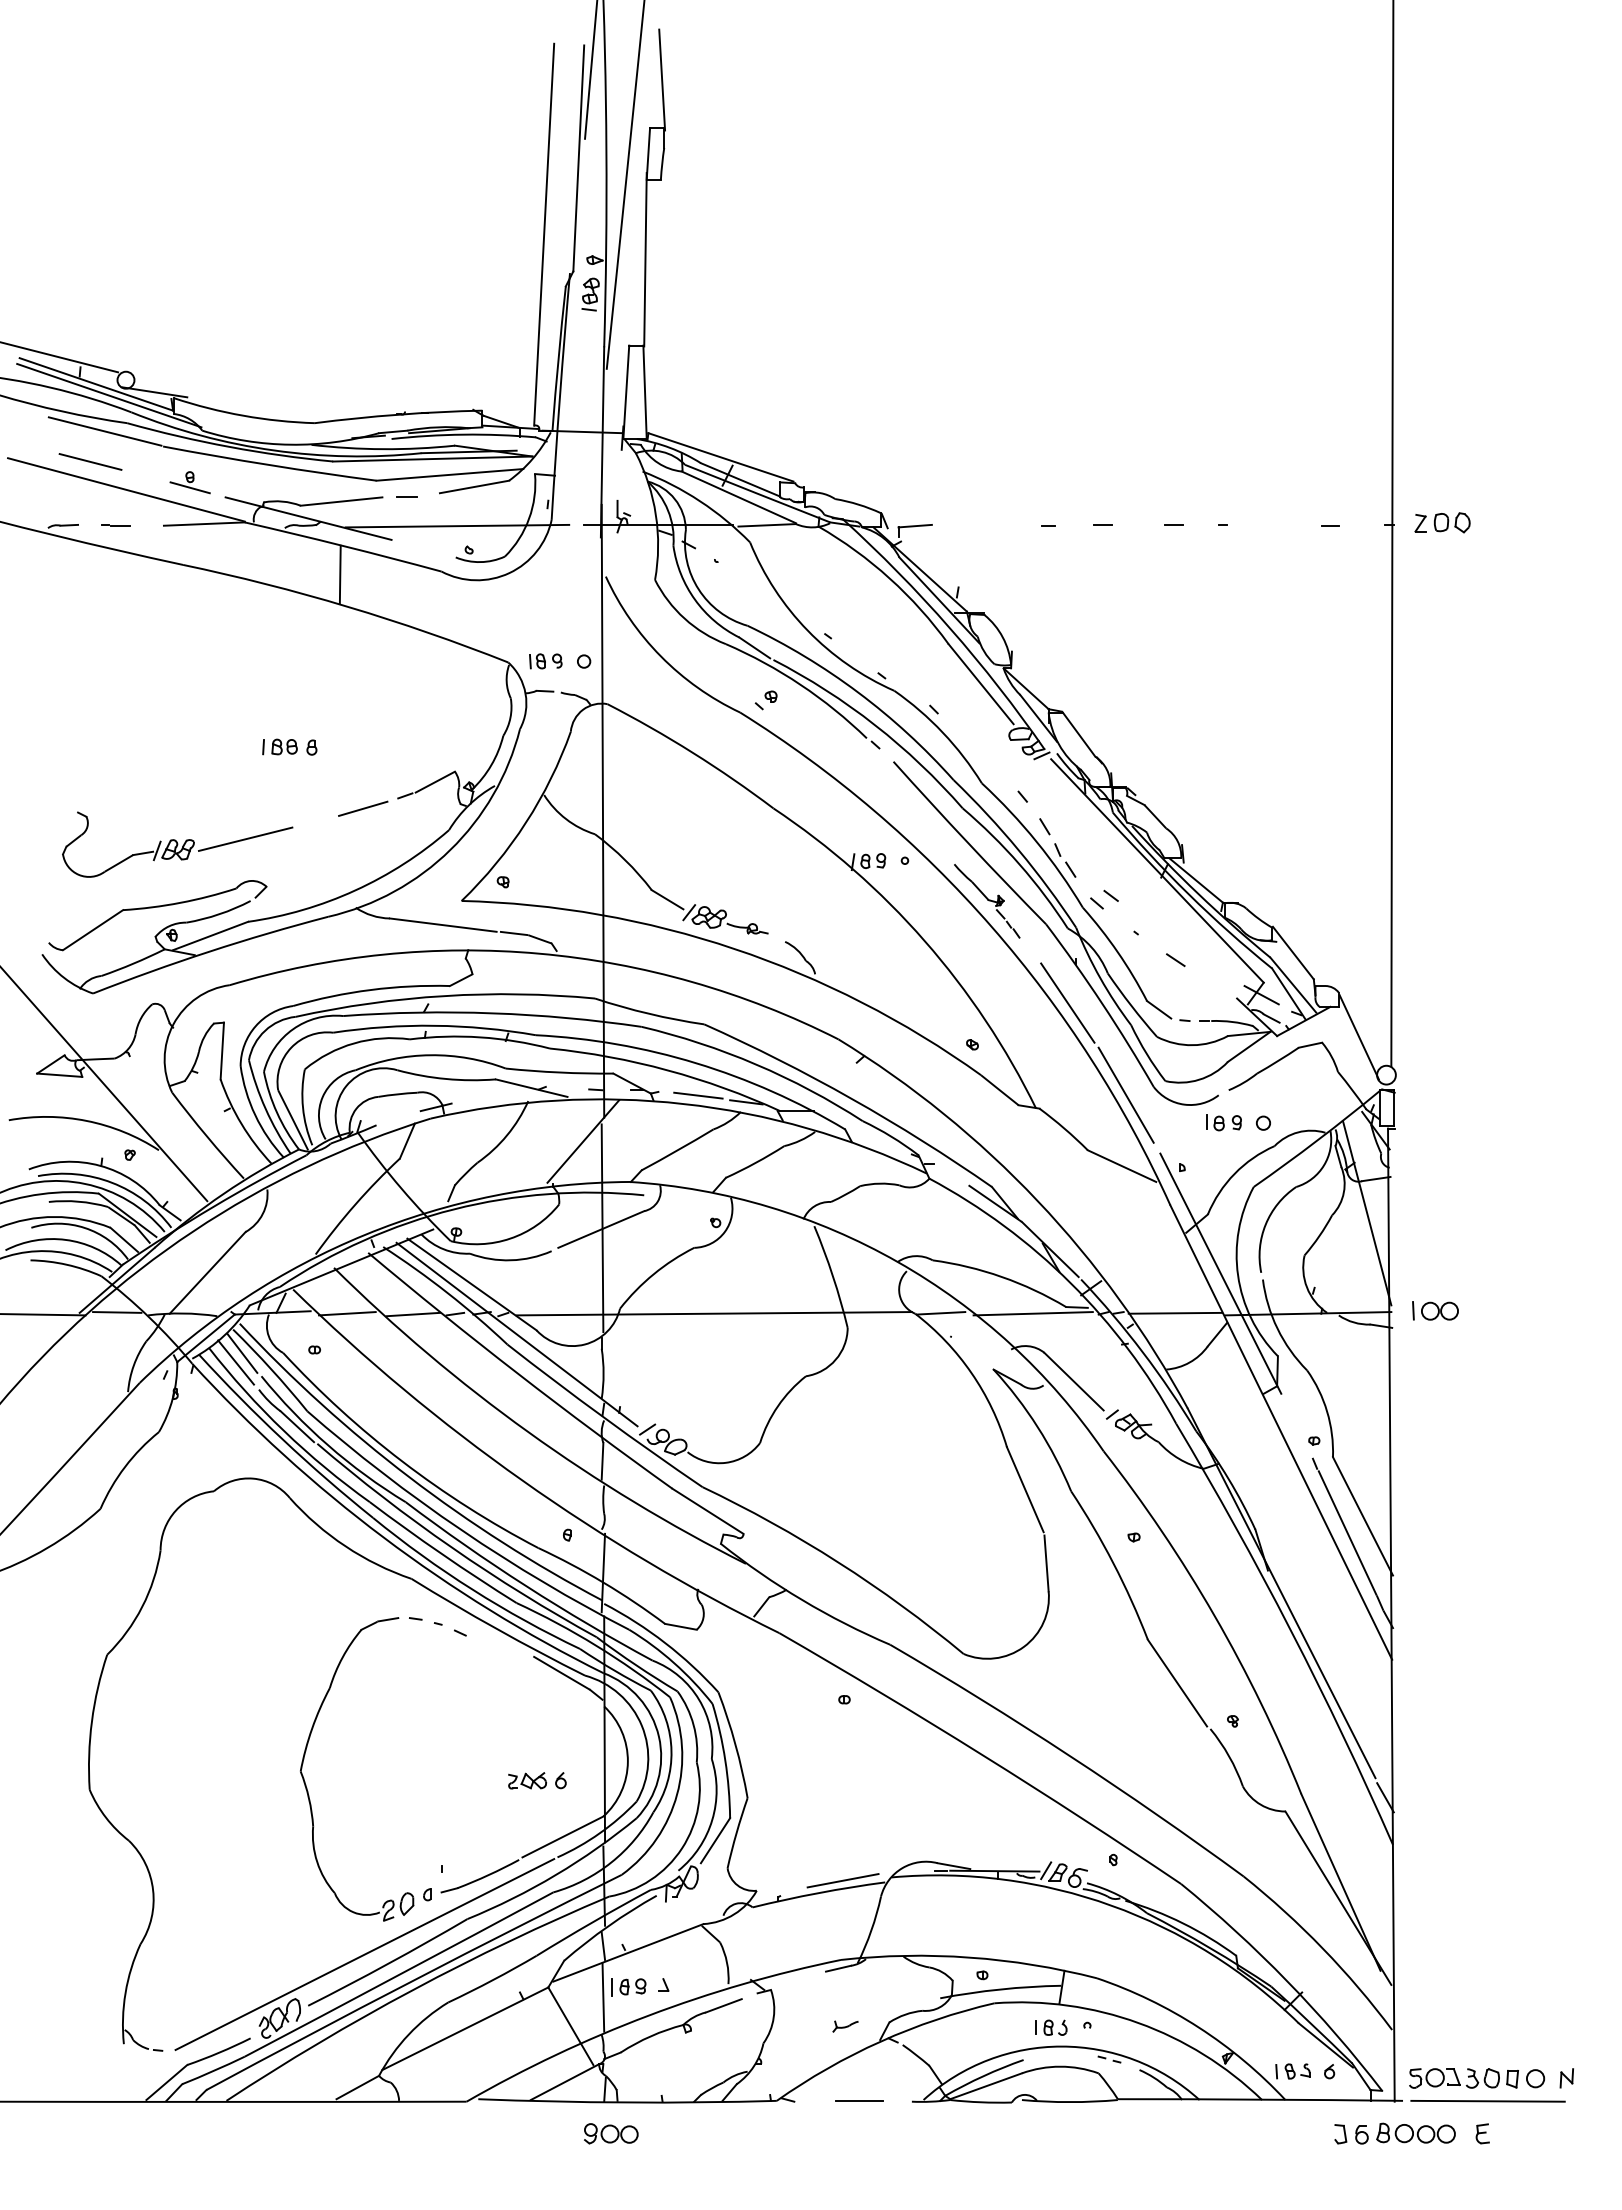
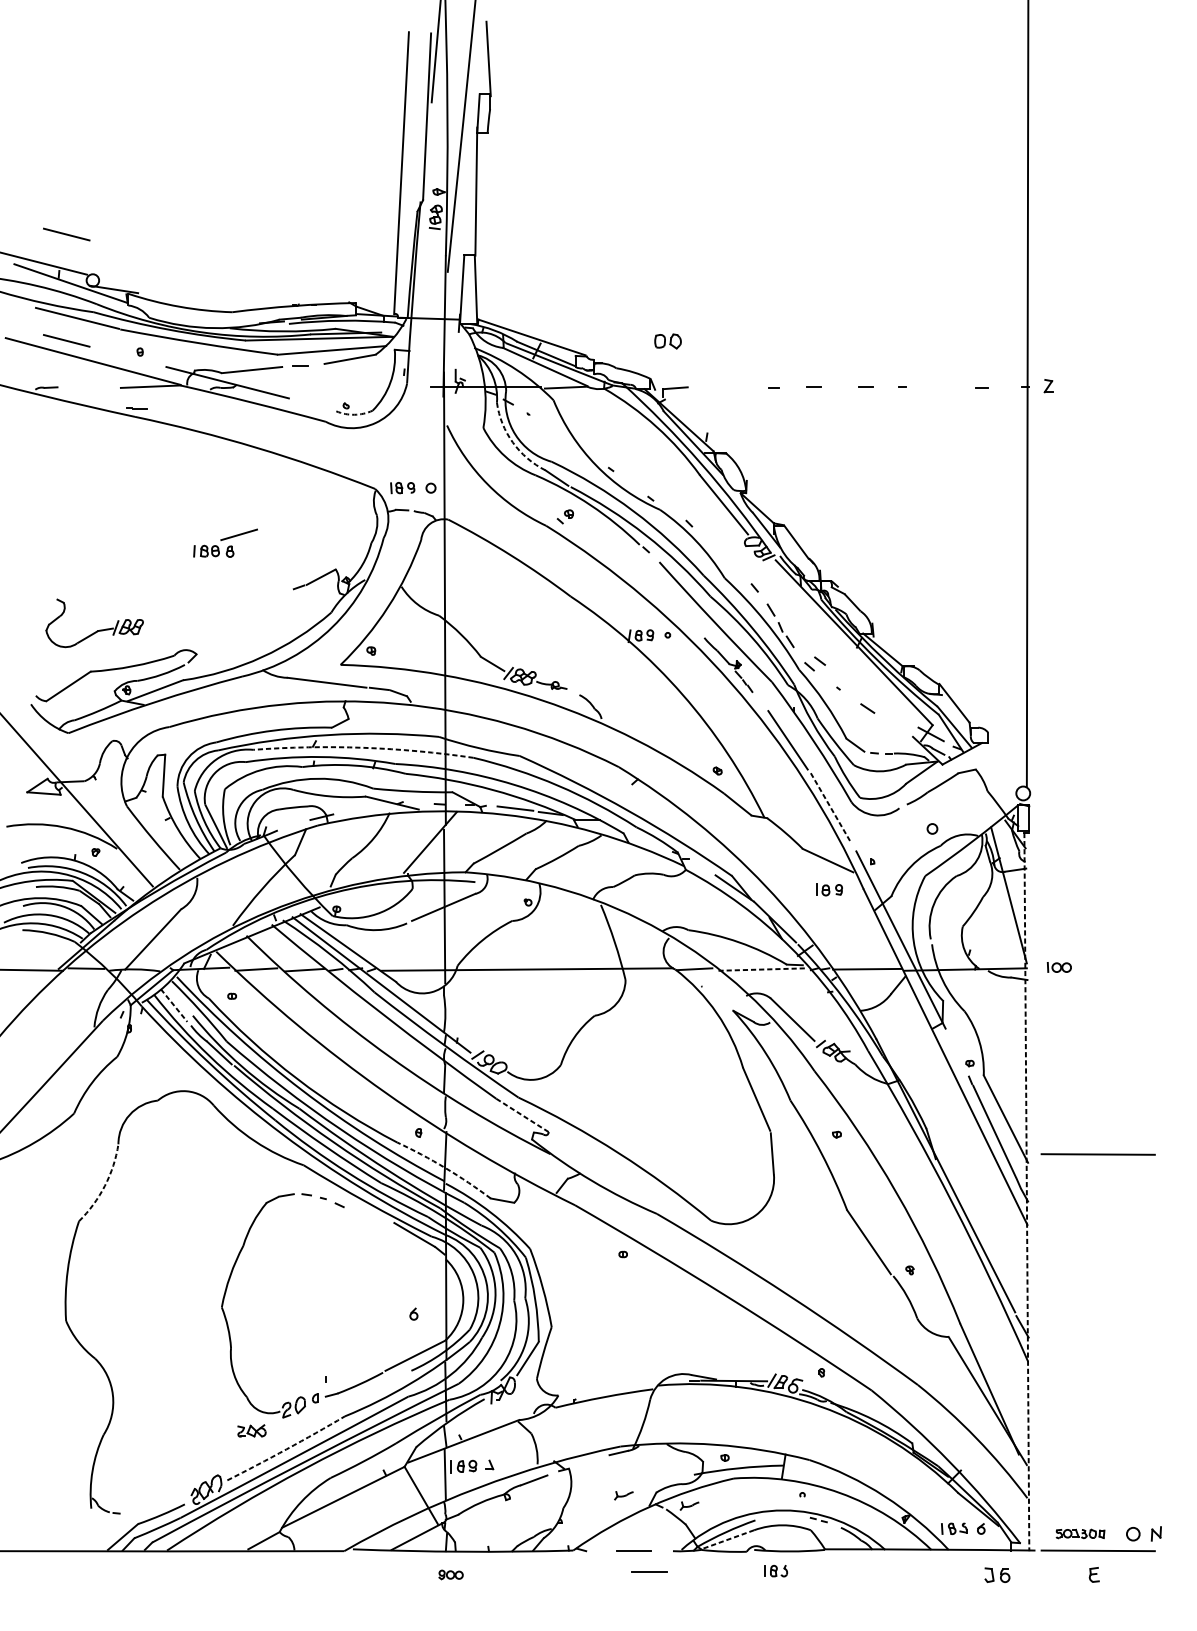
line: (90, 317) -> (66, 234), added
line: (109, 395) -> (80, 291), removed
line: (189, 487) -> (139, 359), removed
part: (1452, 522) -> (668, 341), moved
line: (115, 525) -> (136, 408), moved
line: (457, 525) -> (337, 387), removed
arc: (480, 562) -> (354, 415), solid -> dashed
line: (339, 574) -> (250, 423), removed
arc: (695, 599) -> (513, 442), solid -> dashed
line: (363, 808) -> (239, 534), moved
line: (245, 838) -> (181, 618), removed
arc: (492, 1013) -> (363, 747), solid -> dashed
line: (1358, 1037) -> (1002, 765), removed
line: (1126, 1095) -> (831, 808), solid -> dashed
part: (1223, 1122) -> (829, 889), moved
part: (1435, 1310) -> (1059, 967), size x0.7
line: (1033, 1313) -> (762, 969), solid -> dashed
line: (242, 1352) -> (178, 998), removed
line: (236, 1362) -> (174, 1005), solid -> dashed
line: (708, 1511) -> (522, 1115), solid -> dashed
line: (1487, 1564) -> (1097, 1154), added
arc: (603, 1582) -> (445, 1167), solid -> dashed
arc: (142, 1606) -> (105, 1185), solid -> dashed
line: (1391, 1615) -> (1026, 1192), solid -> dashed
part: (527, 1780) -> (251, 1430), moved
line: (842, 1880) -> (621, 1387), removed
line: (364, 1954) -> (268, 1442), removed
arc: (388, 1963) -> (286, 1449), solid -> dashed
part: (1051, 2027) -> (776, 1570), moved
part: (934, 2040) -> (689, 1505), added
part: (1463, 2078) -> (1080, 1534), size x0.6
line: (985, 2086) -> (727, 1539), solid -> dashed
line: (880, 2129) -> (649, 1571), added
part: (1415, 2132) -> (1044, 1573), removed
part: (611, 2133) -> (451, 1574), size x0.6

